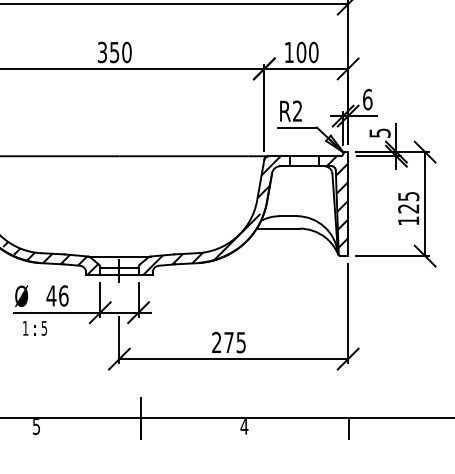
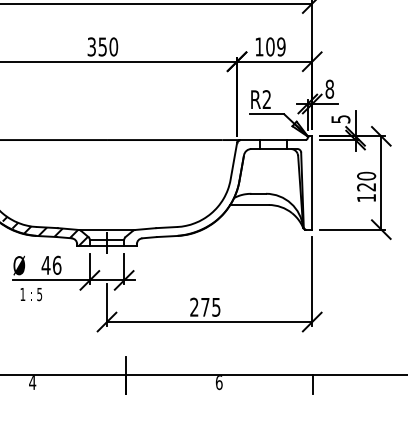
text: (313, 51) -> (281, 46), 100 -> 109
text: (367, 98) -> (329, 88), 6 -> 8
text: (408, 195) -> (366, 175), 125 -> 120
hatch: (337, 202) -> (302, 181), removed
hatch: (216, 215) -> (194, 193), removed
text: (36, 427) -> (32, 383), 5 -> 4
text: (243, 427) -> (218, 383), 4 -> 6

